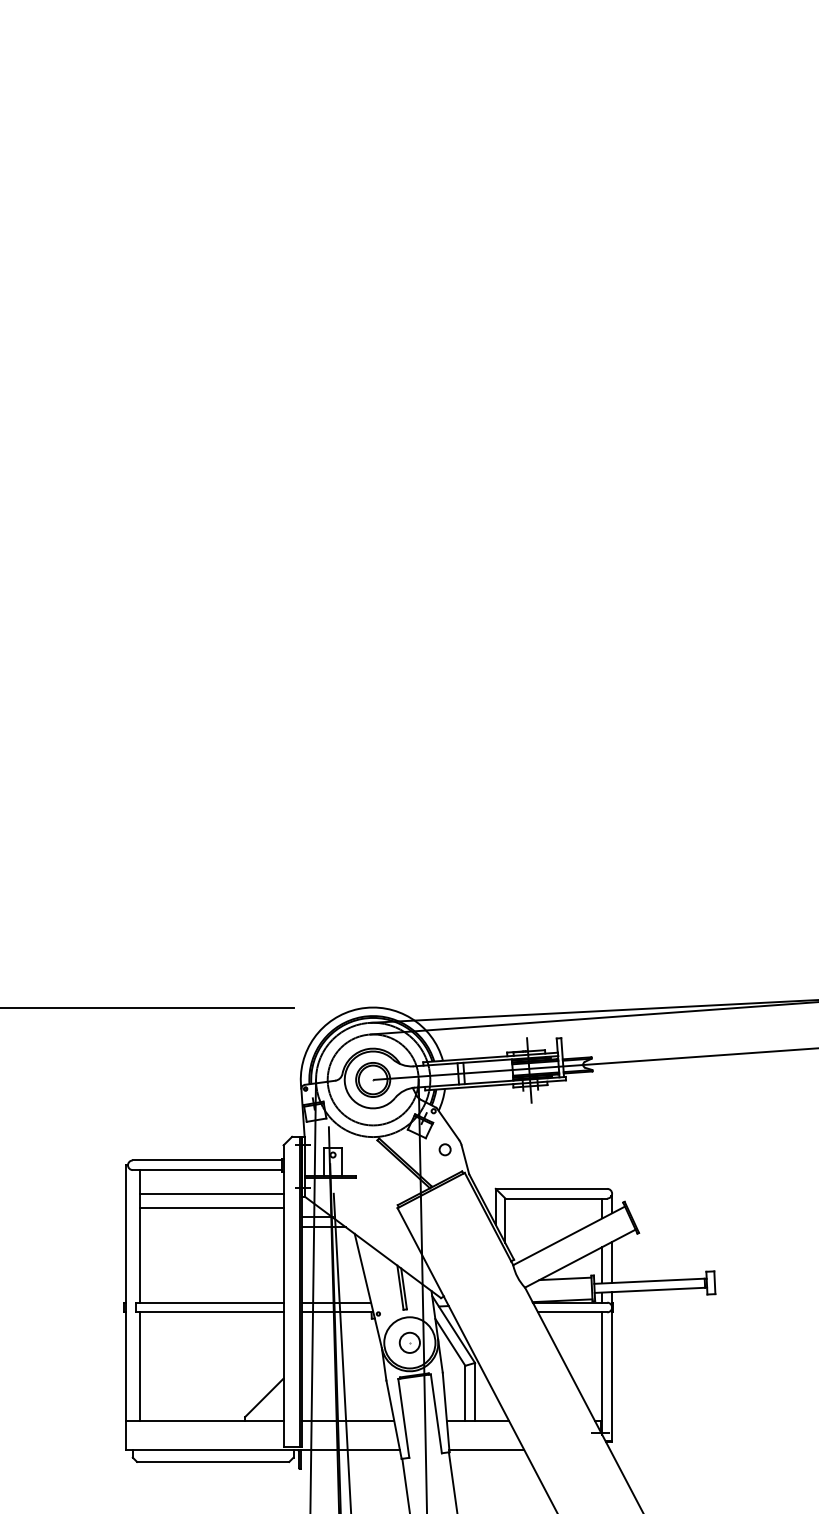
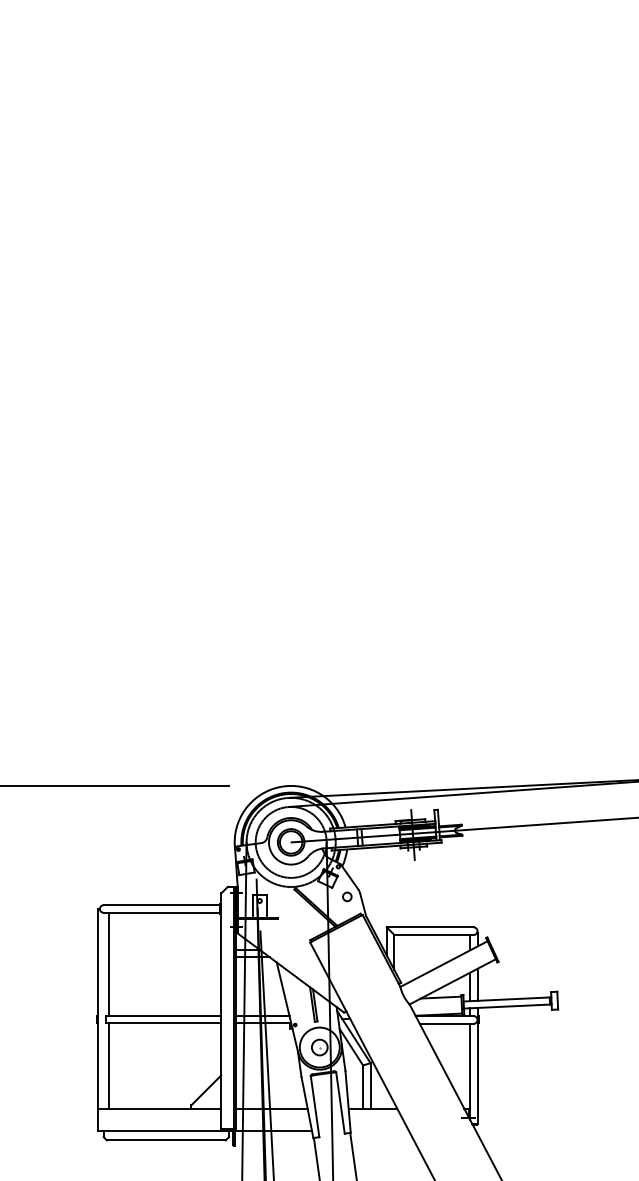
line: (211, 1193) -> (165, 931), removed
line: (211, 1207) -> (165, 941), removed
line: (486, 1449) -> (379, 1130), removed

